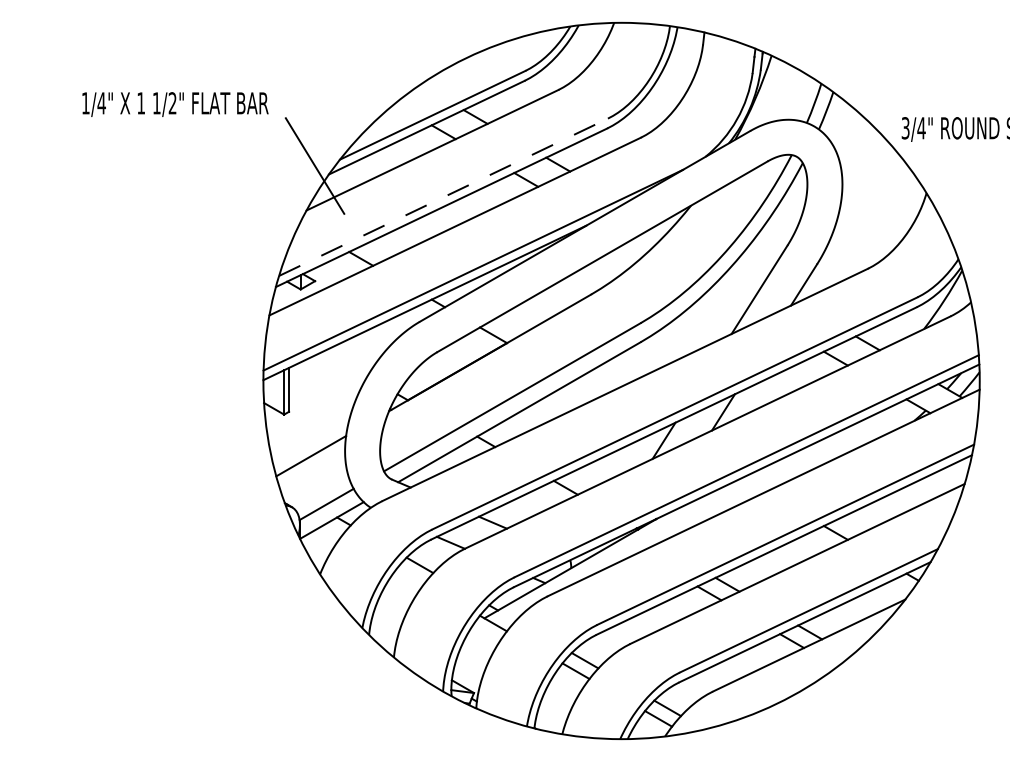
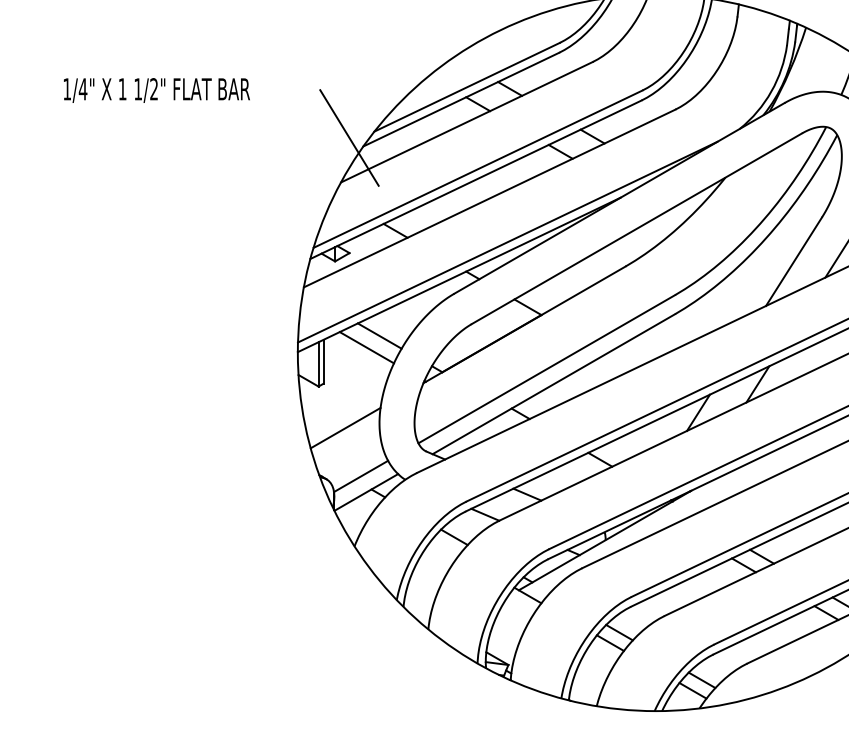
text: (175, 104) -> (156, 90), moved
line: (444, 197) -> (478, 169), dashed -> solid
line: (345, 363) -> (379, 335), added
line: (332, 375) -> (366, 347), added

